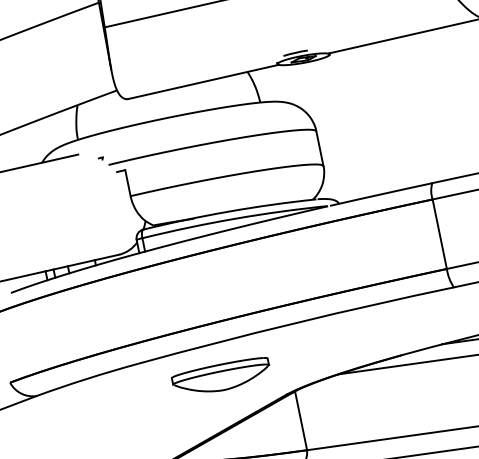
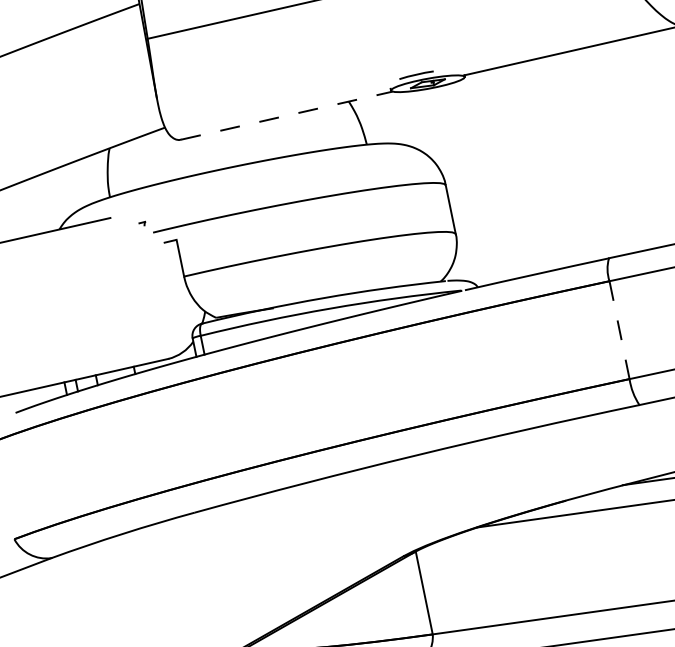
line: (203, 81) -> (286, 115), solid -> dashed
line: (439, 234) -> (619, 330), solid -> dashed
part: (219, 374) -> (309, 527), removed

